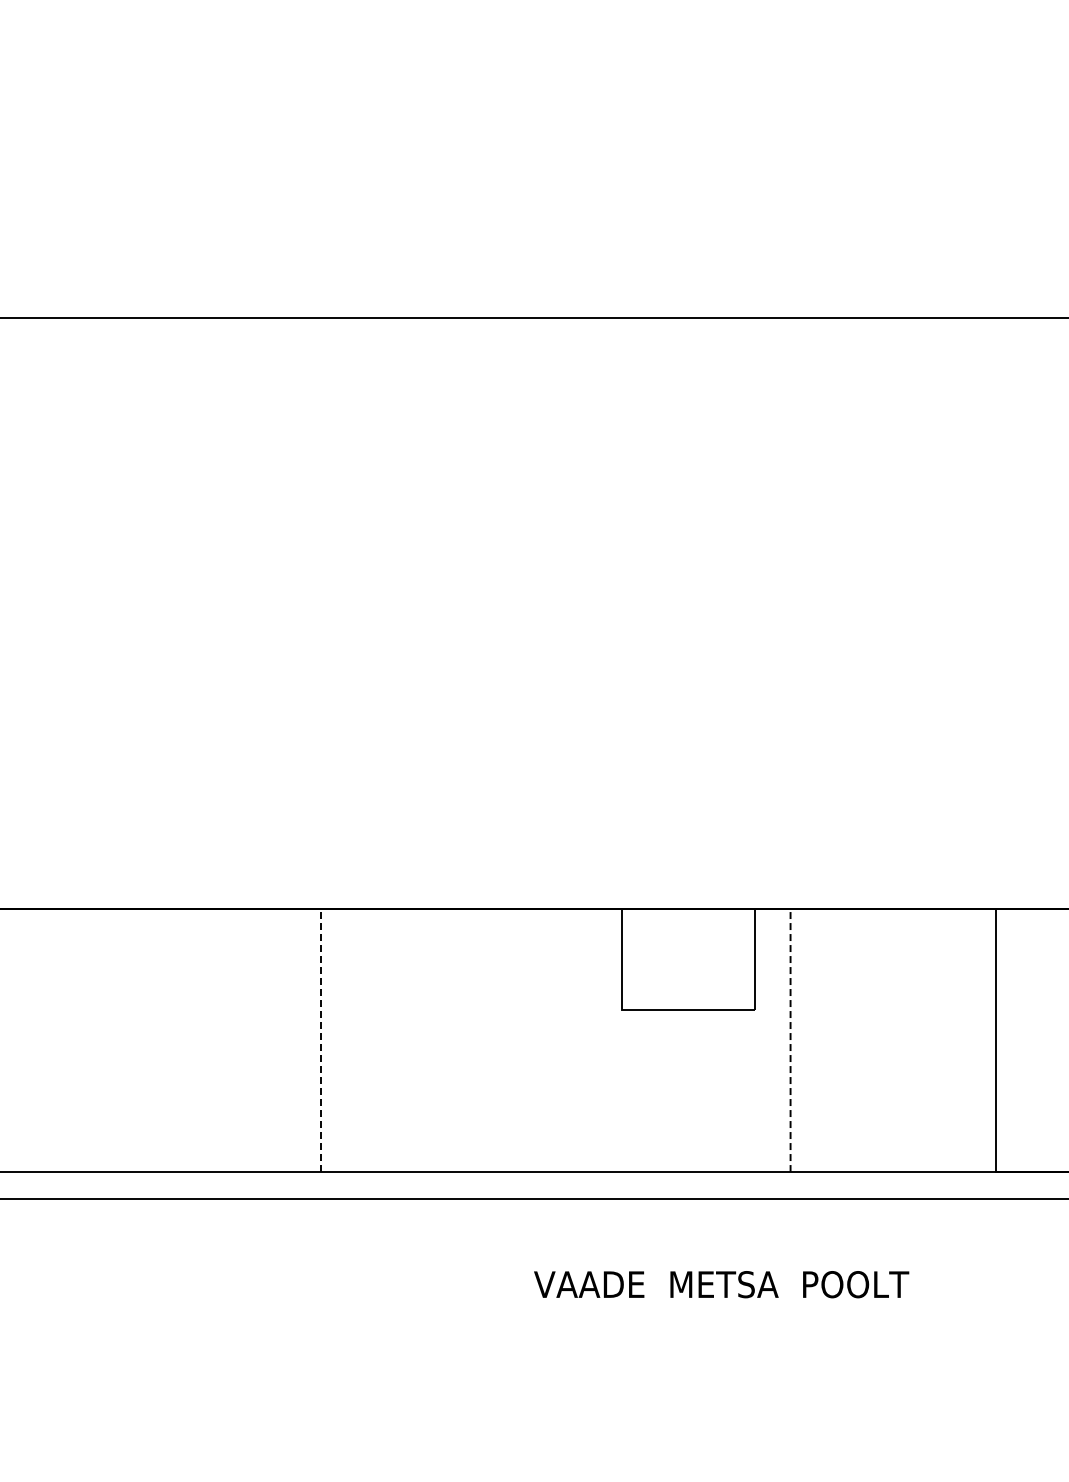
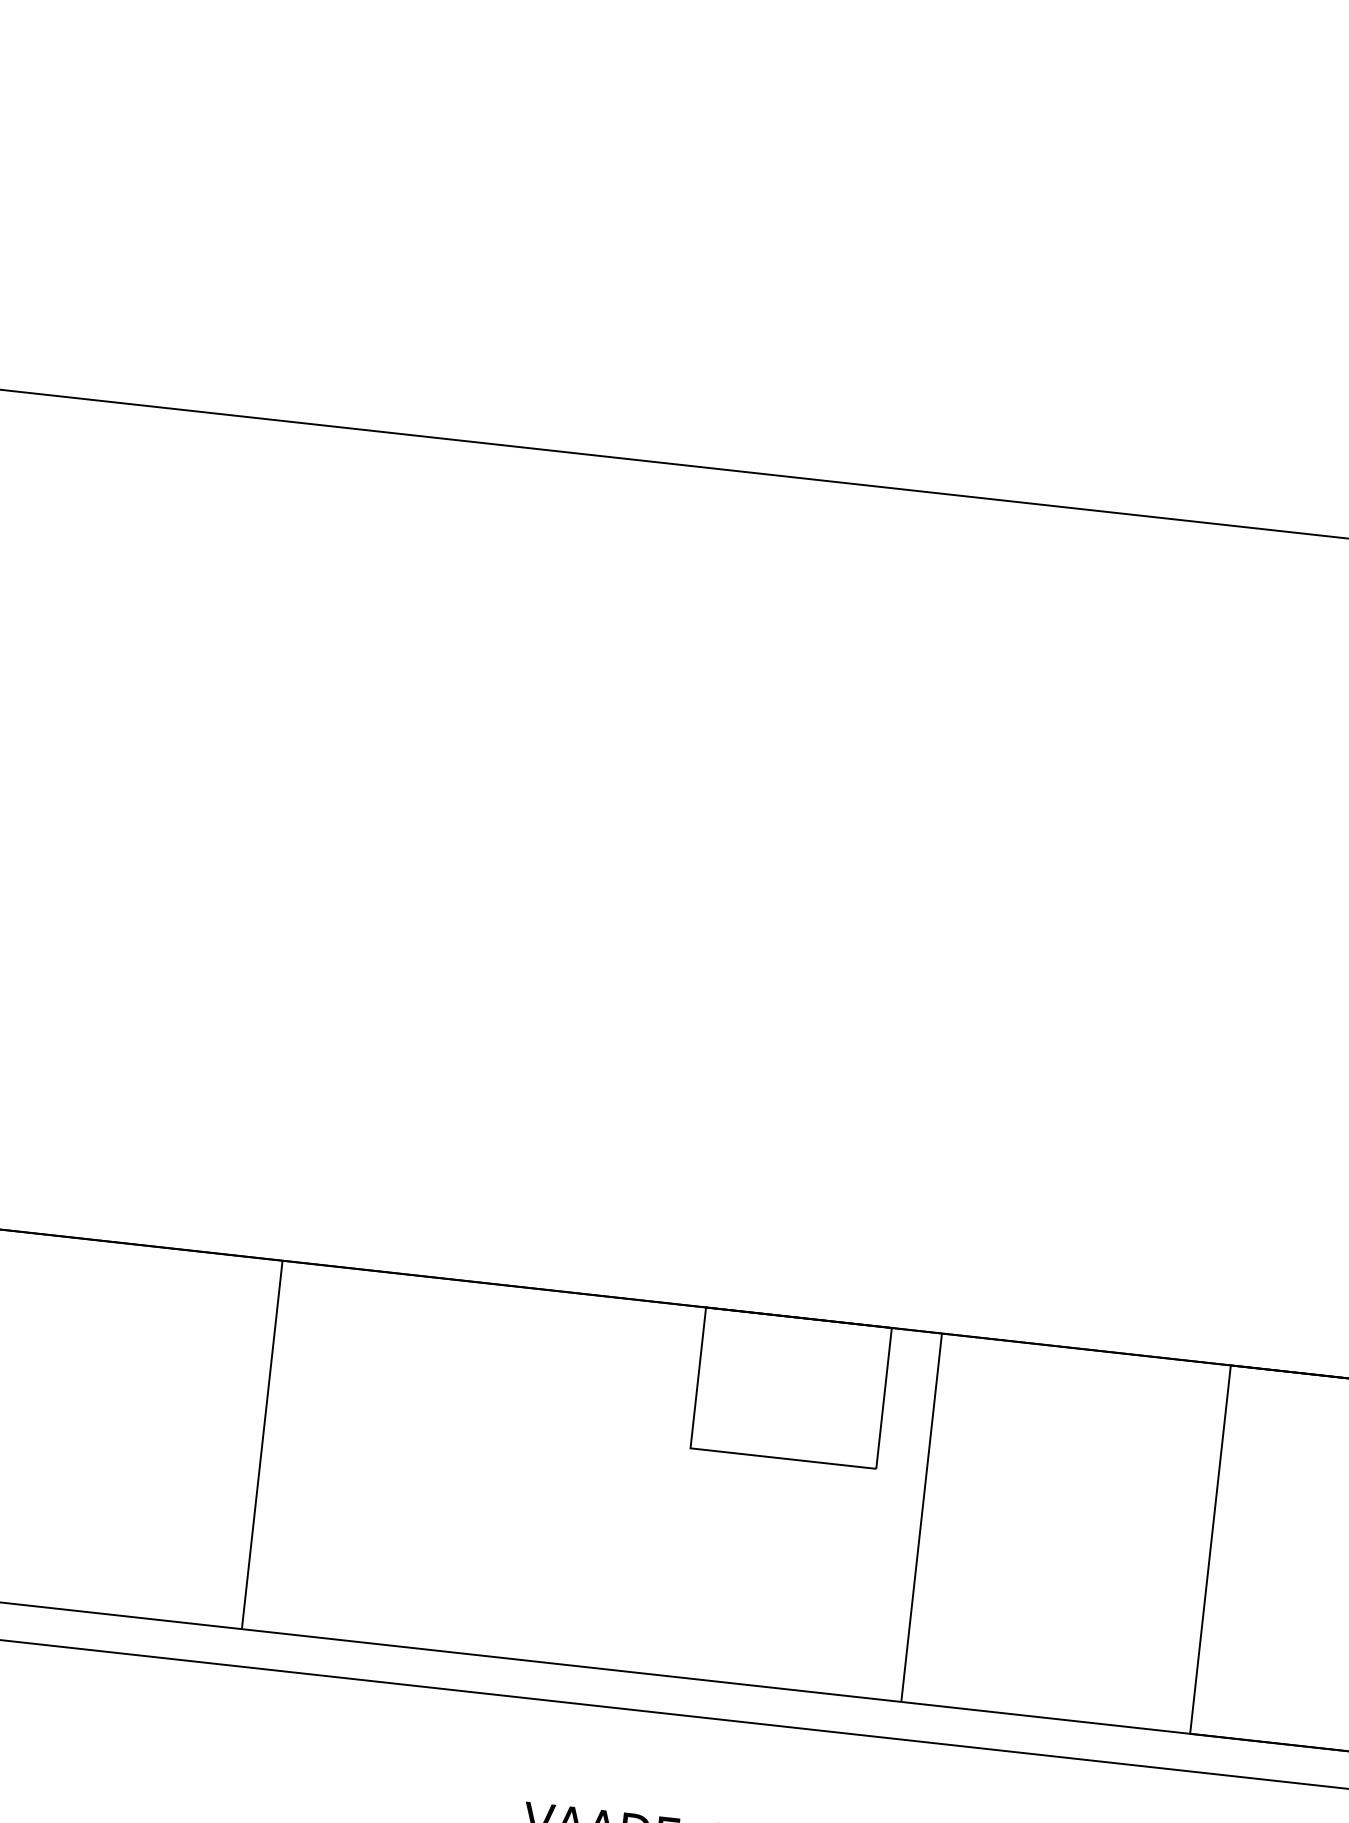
line: (320, 1040) -> (262, 1444), dashed -> solid
line: (790, 1040) -> (921, 1517), dashed -> solid

